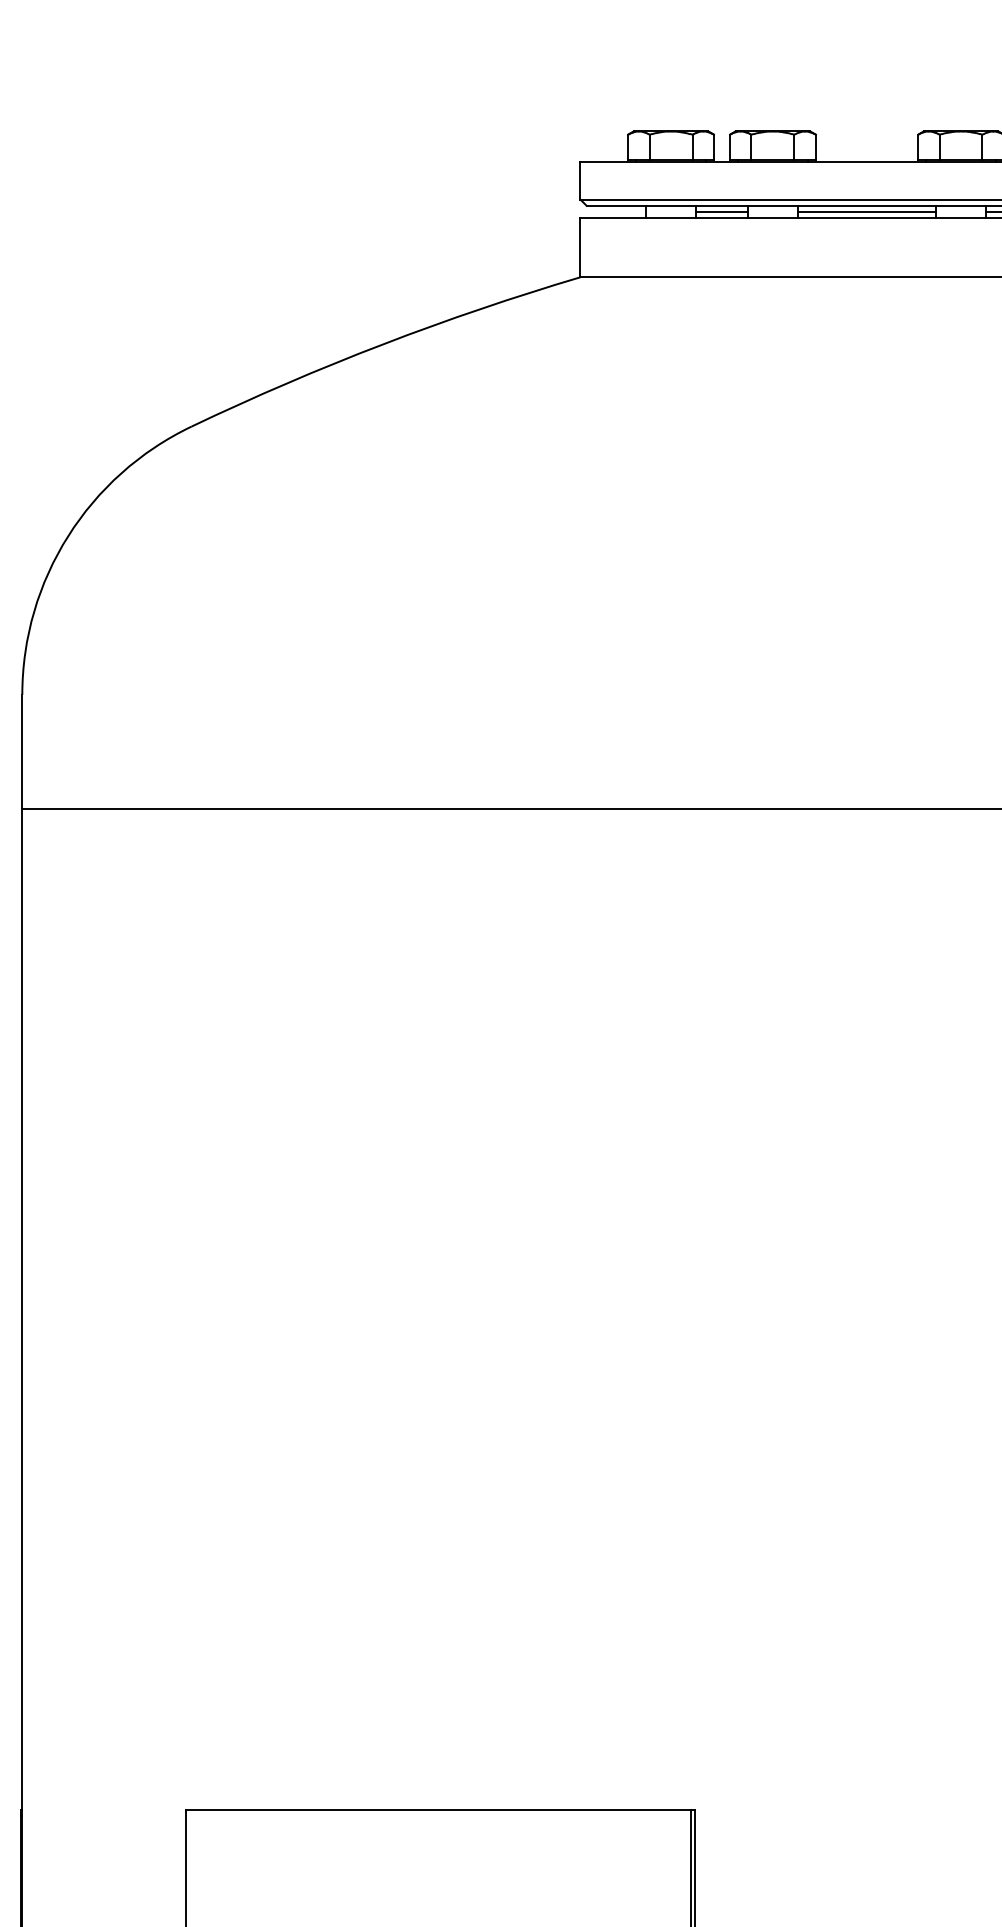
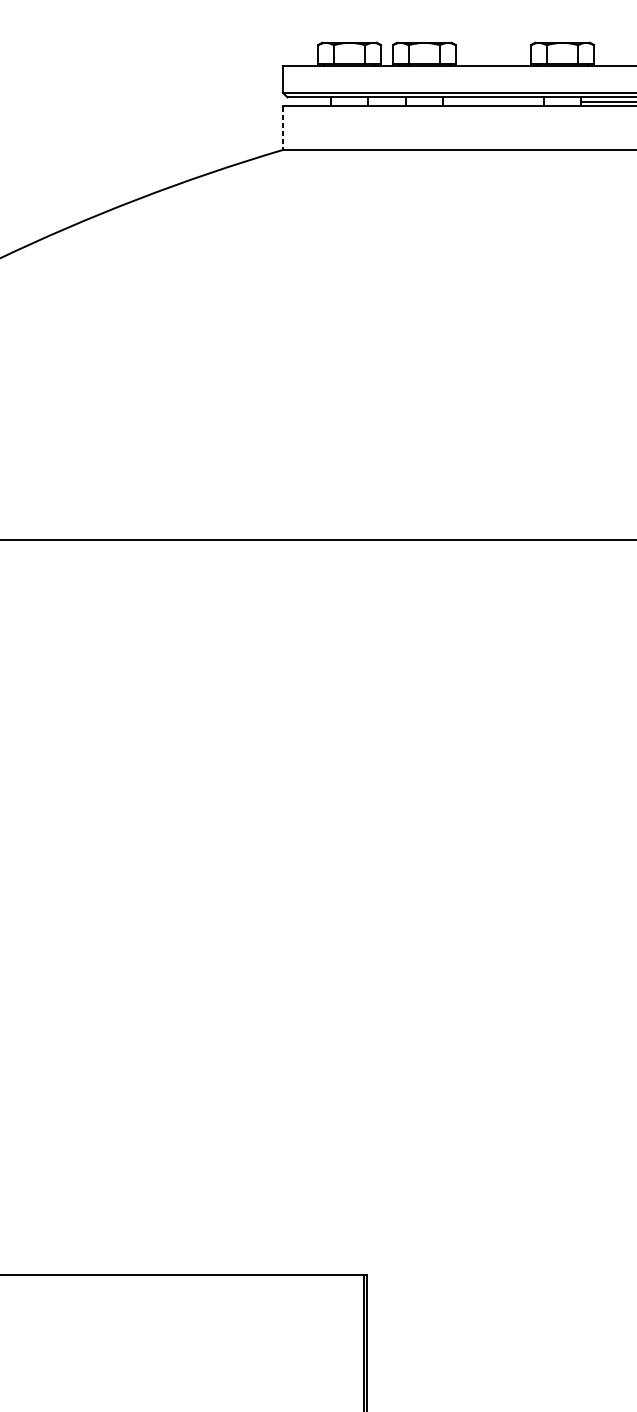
line: (721, 211) -> (386, 101), removed
line: (866, 211) -> (493, 101), removed
line: (580, 248) -> (283, 128), solid -> dashed

